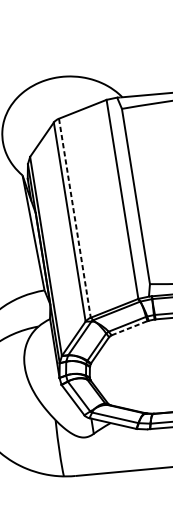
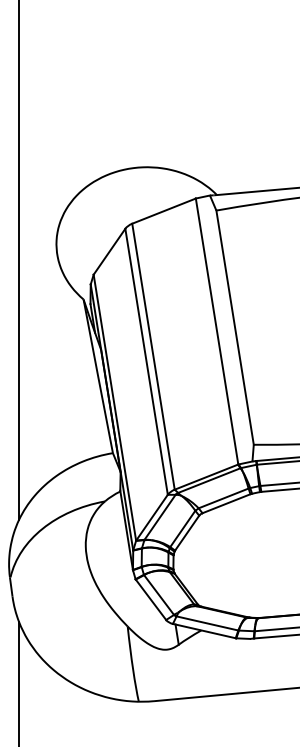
line: (74, 218) -> (153, 356), dashed -> solid
line: (129, 328) -> (226, 503), dashed -> solid

